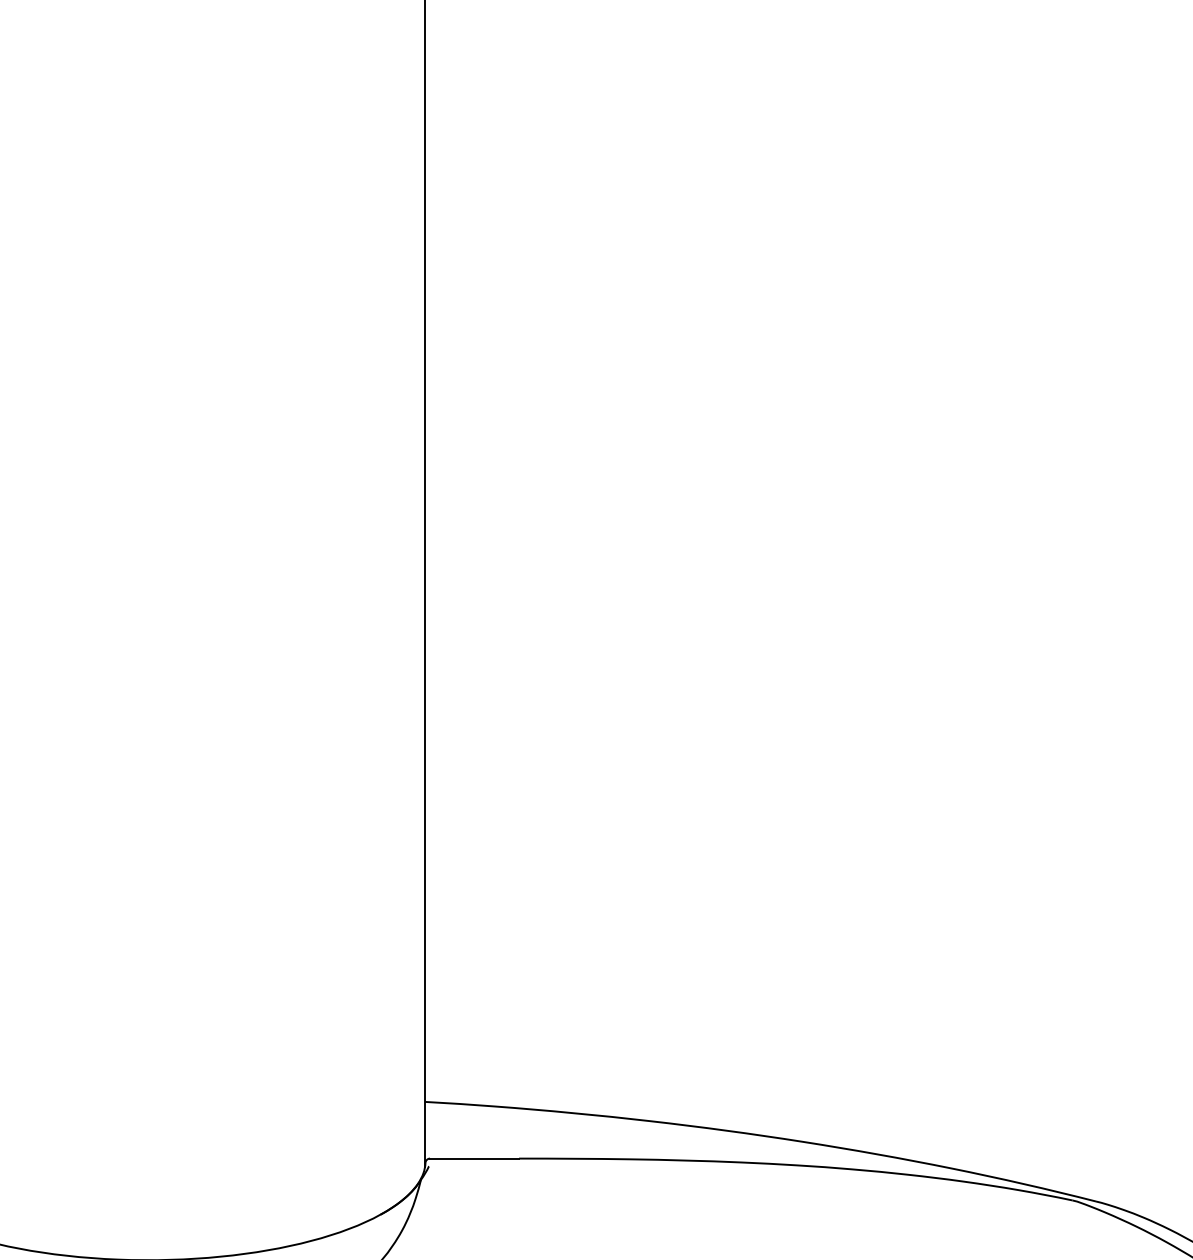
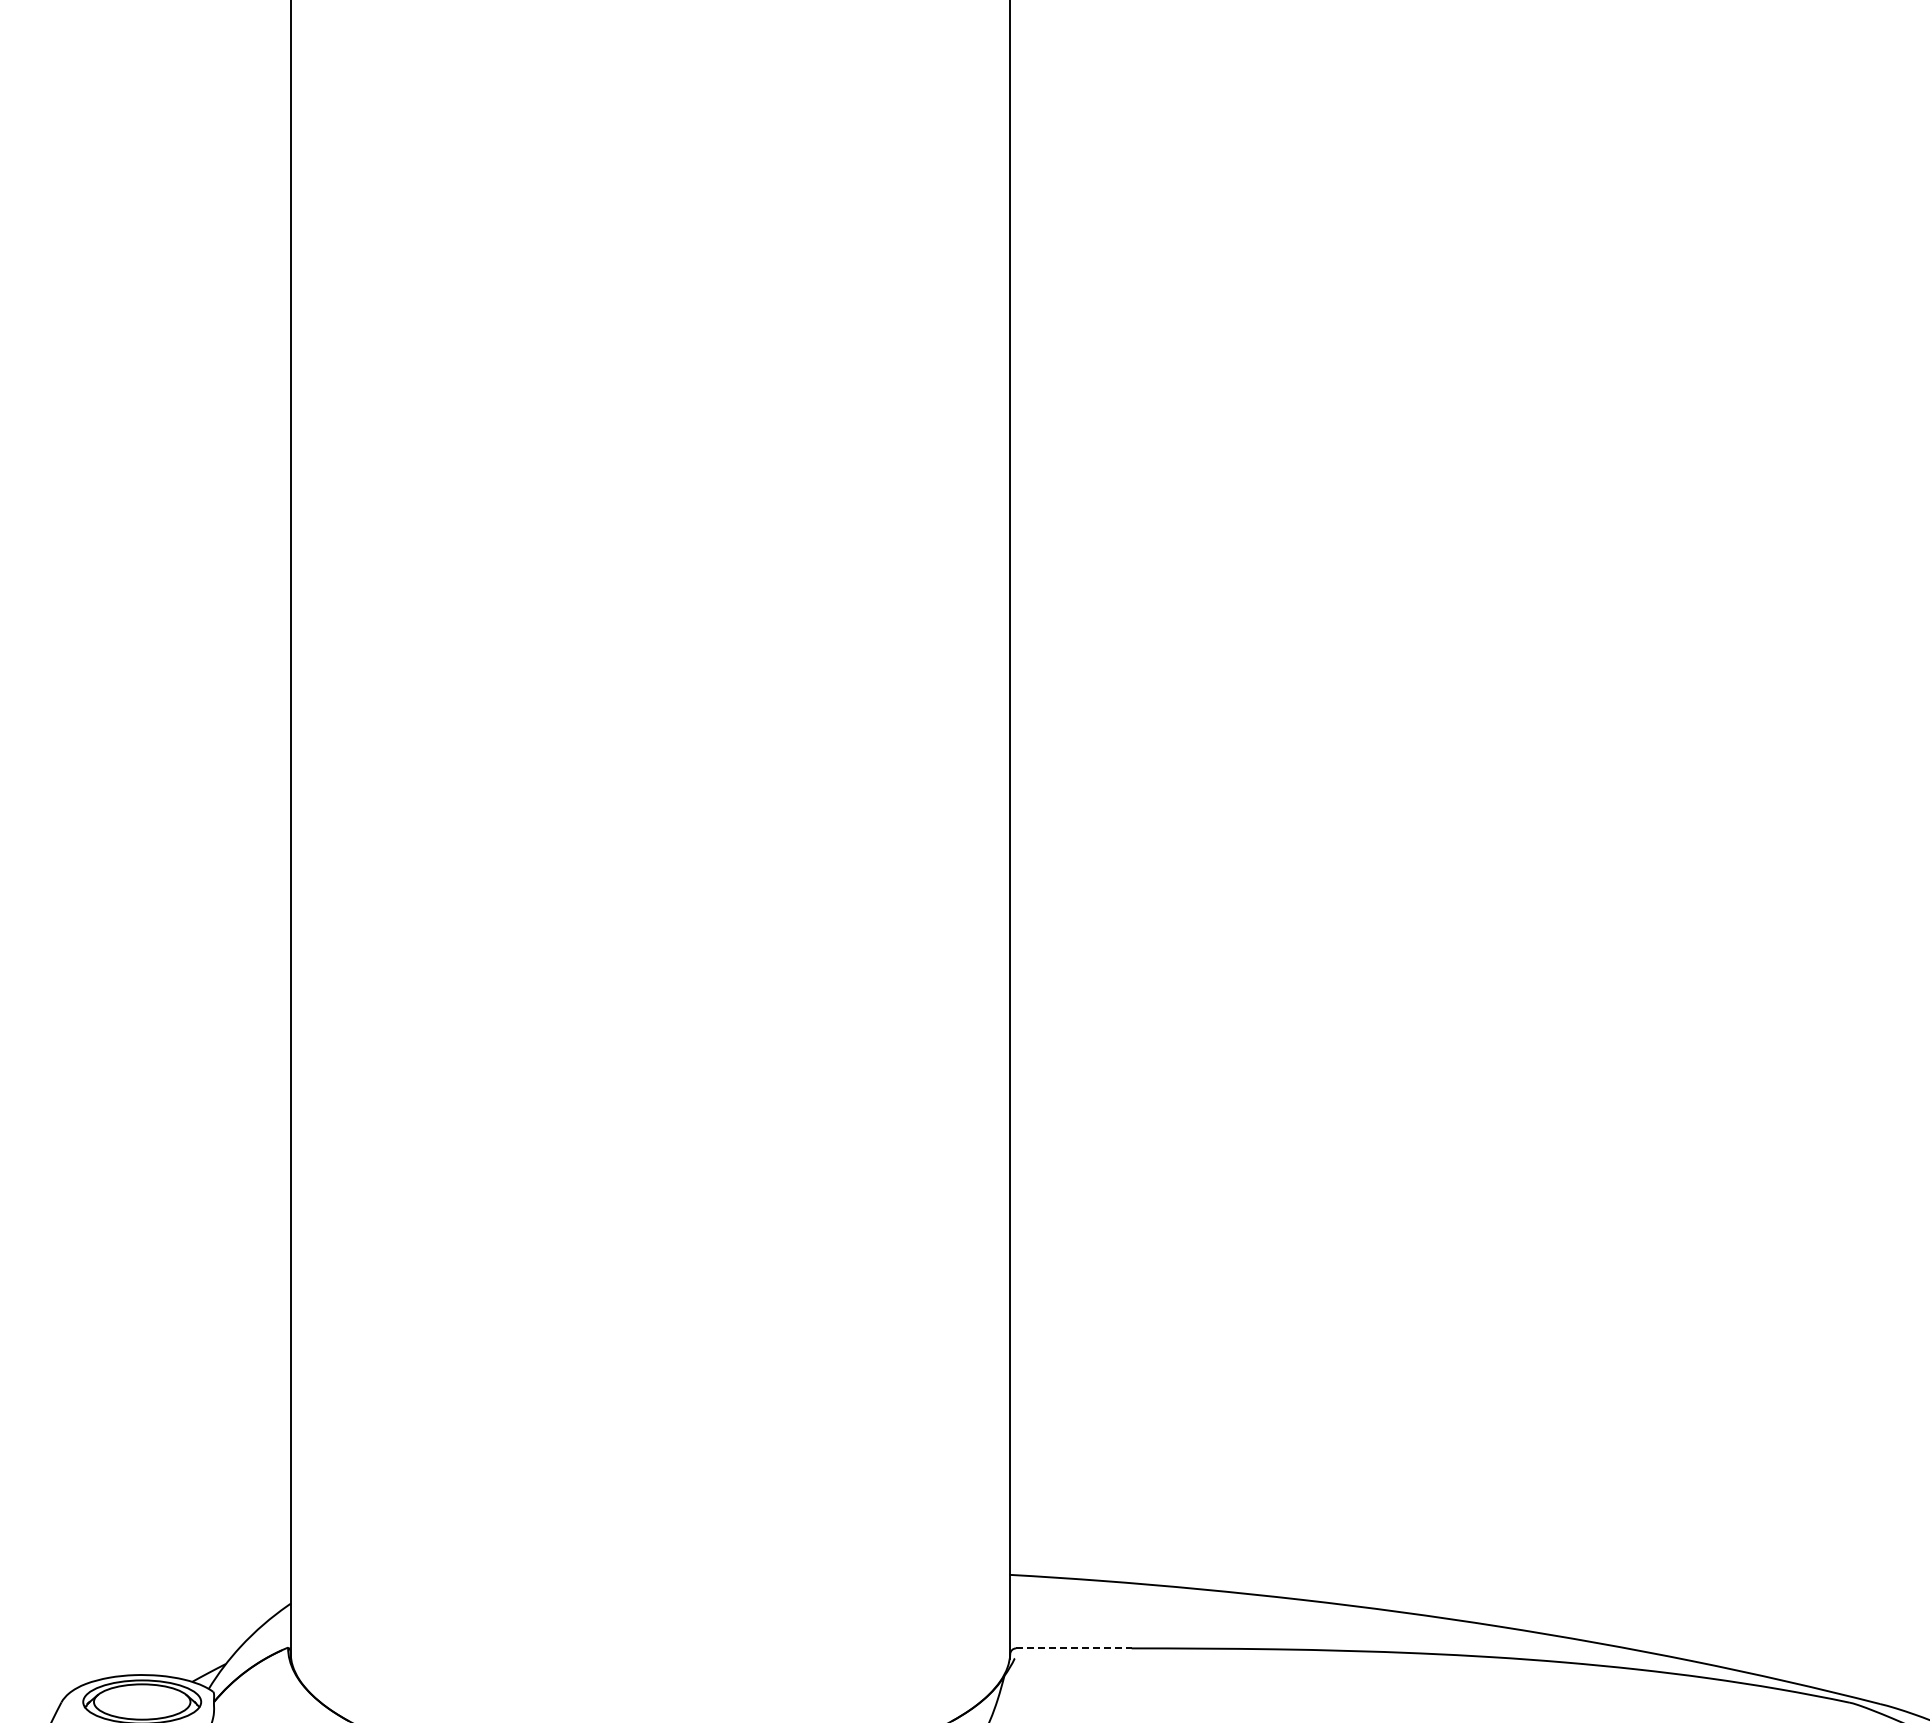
line: (474, 1158) -> (1073, 1648), solid -> dashed

